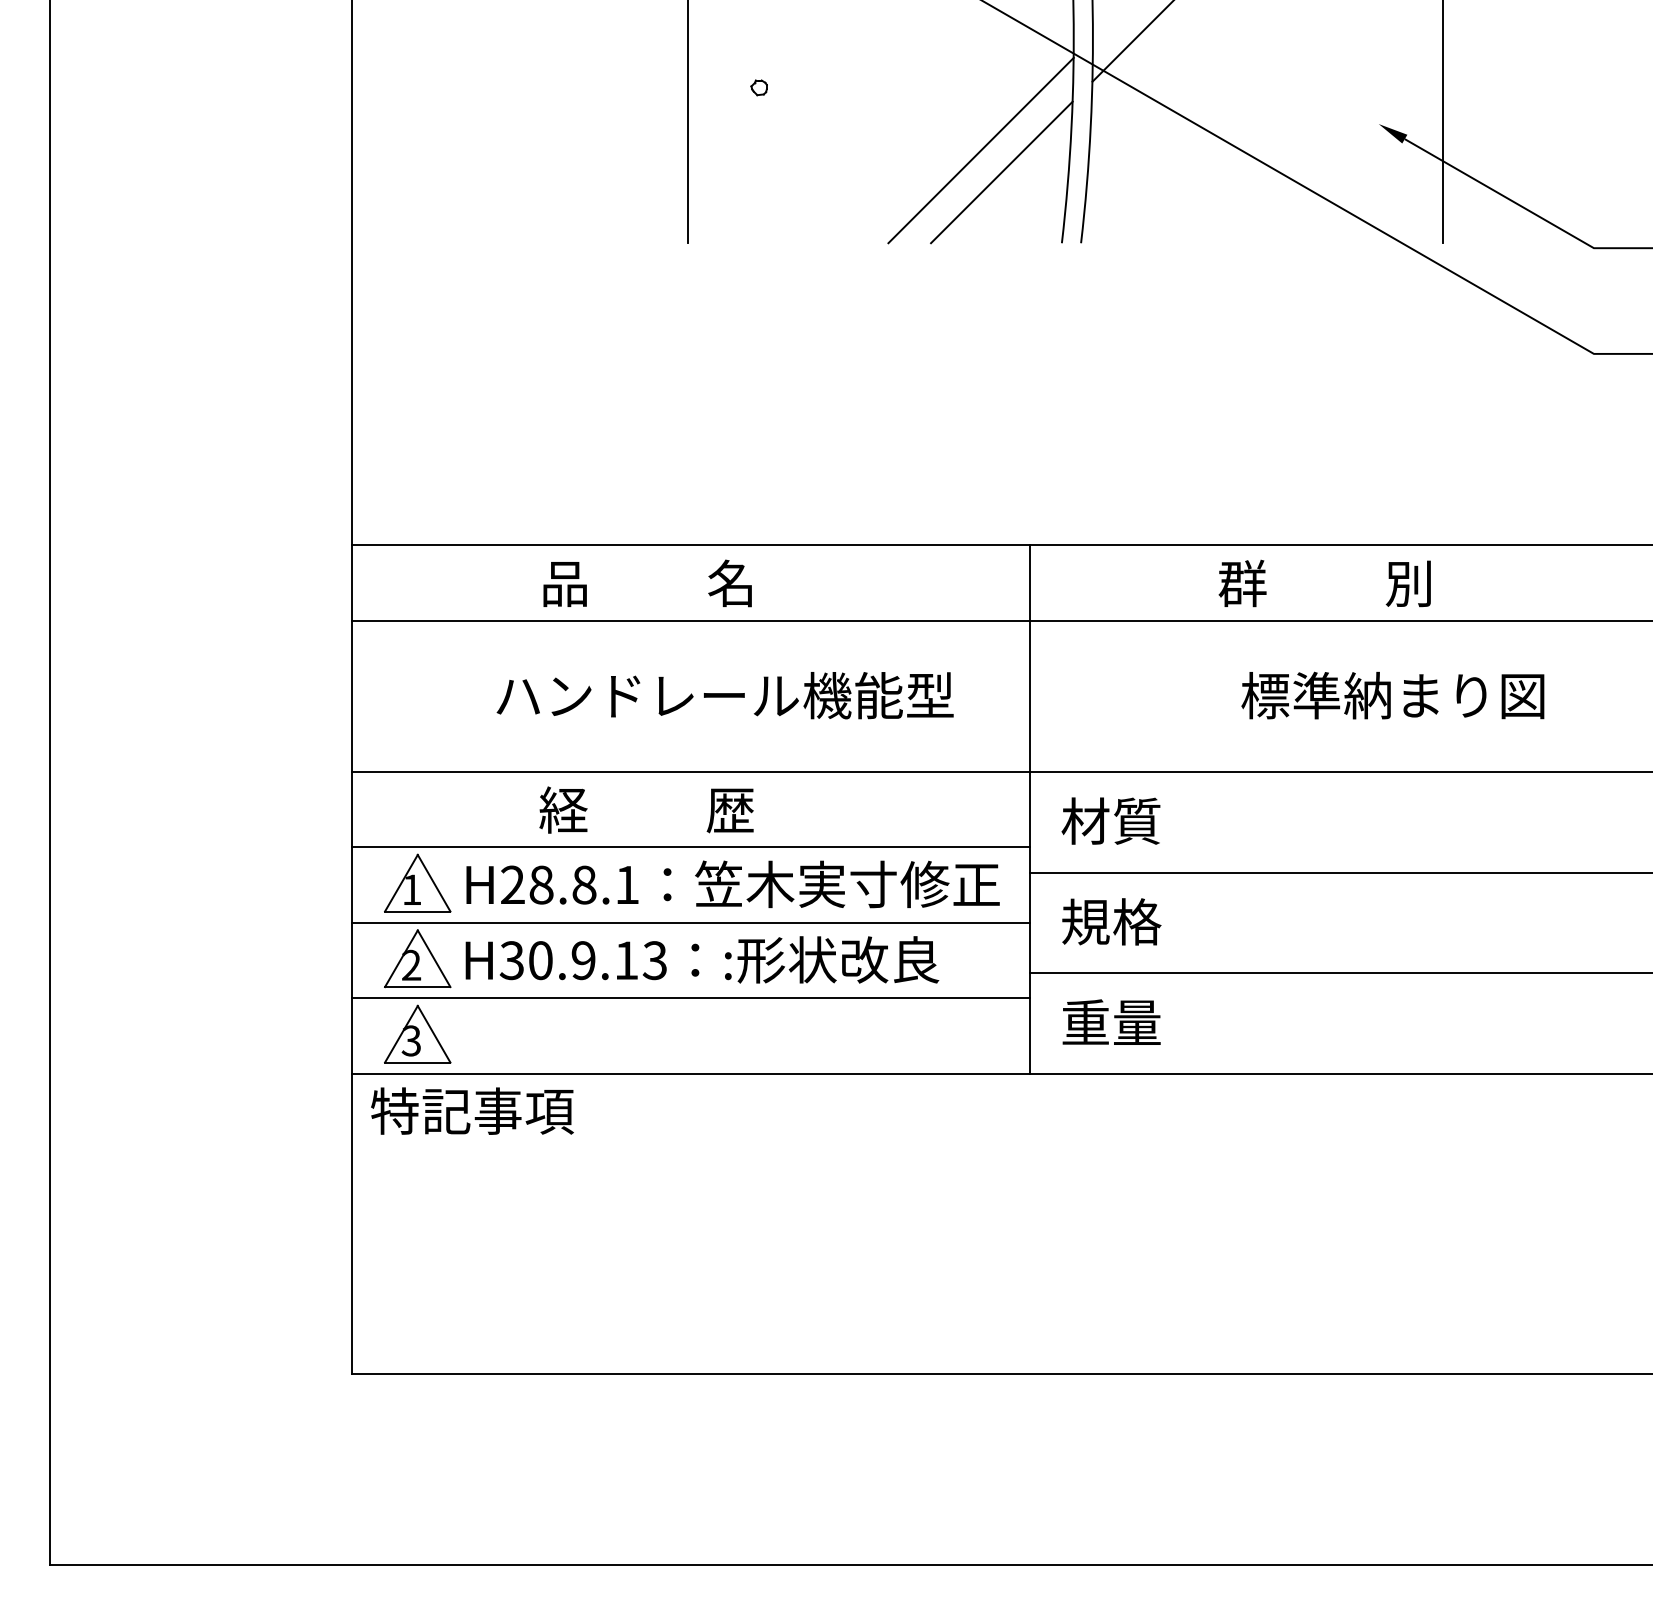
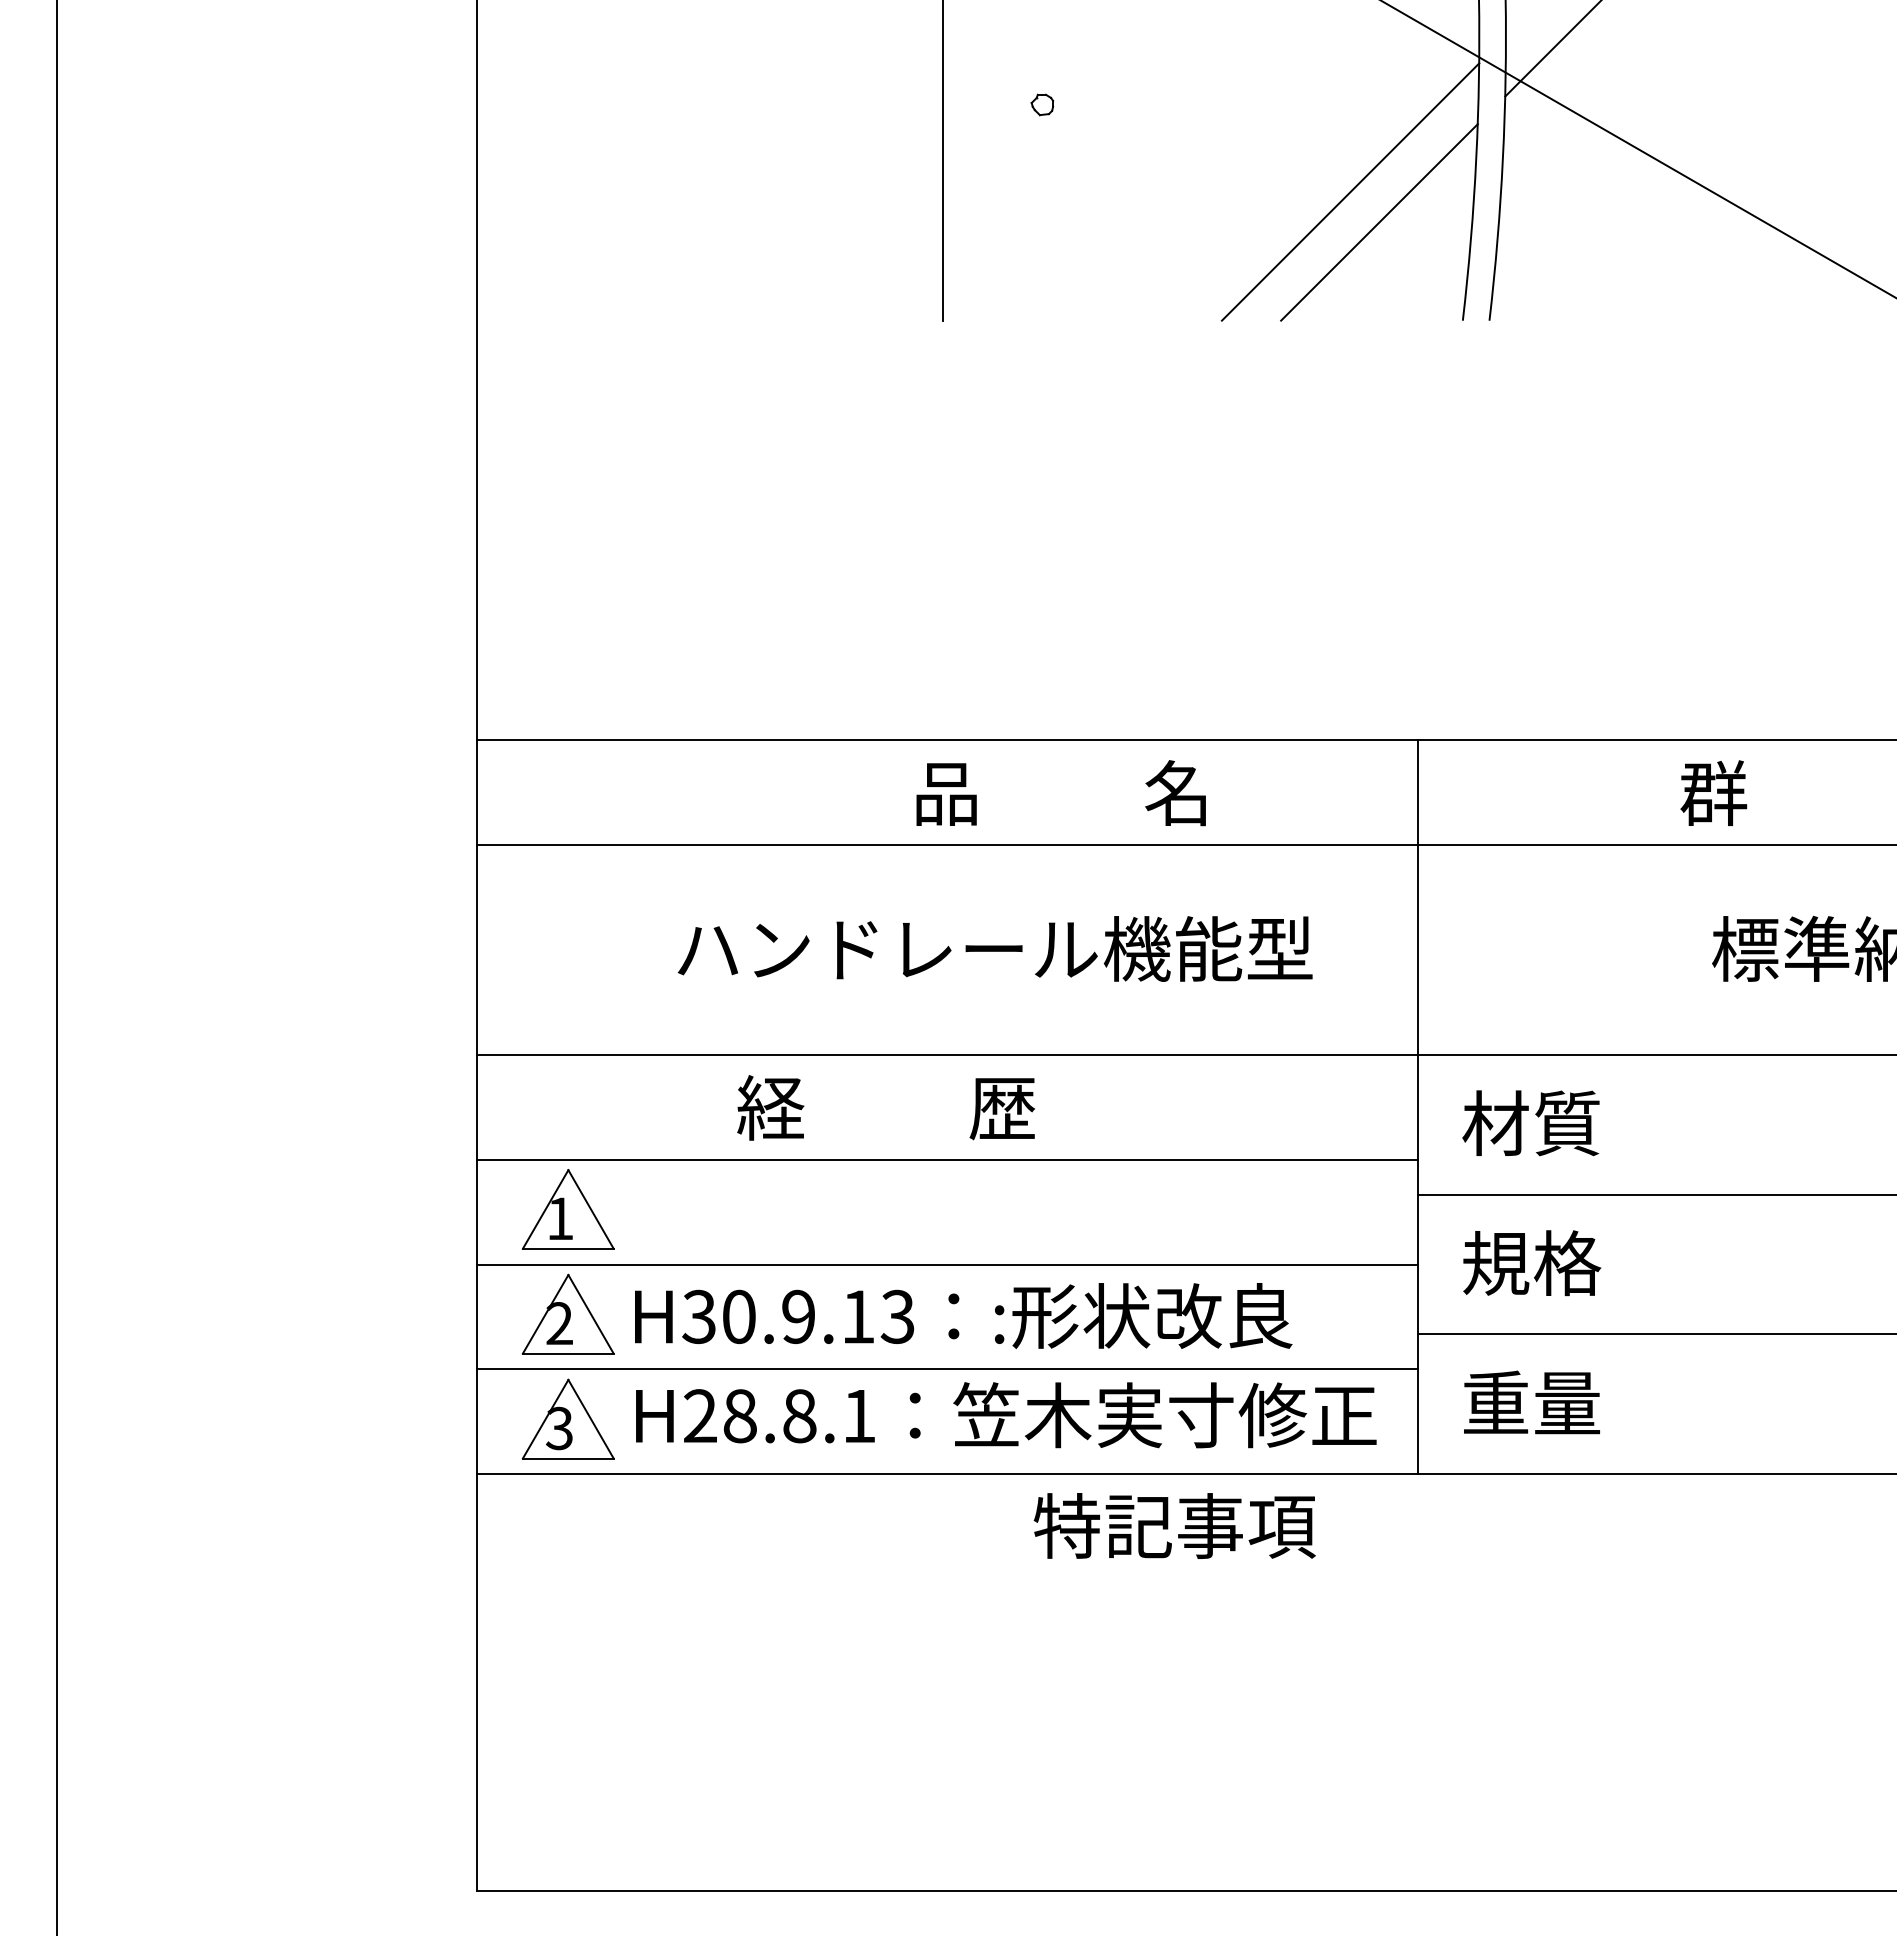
text: (647, 583) -> (1060, 793), moved
text: (732, 884) -> (1005, 1415), moved
text: (472, 1110) -> (1174, 1525), moved

